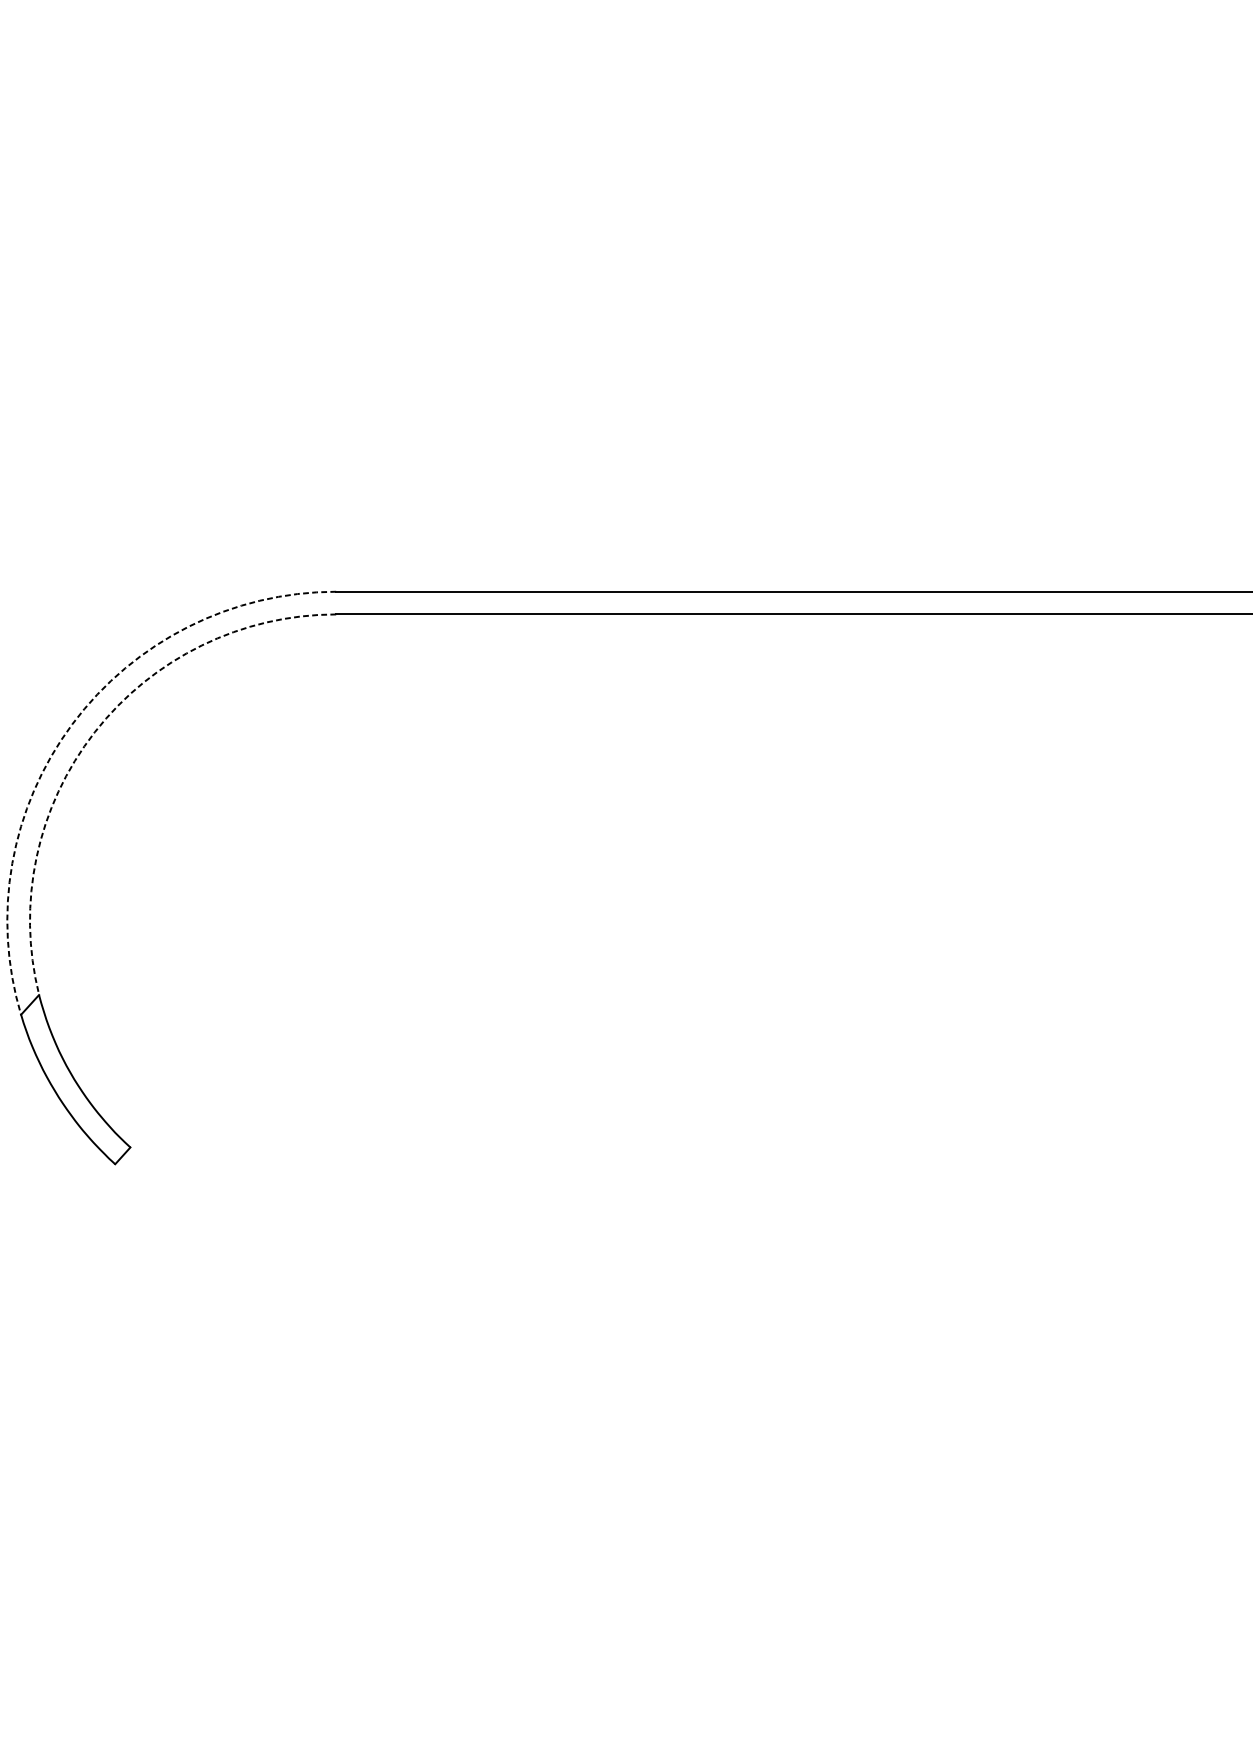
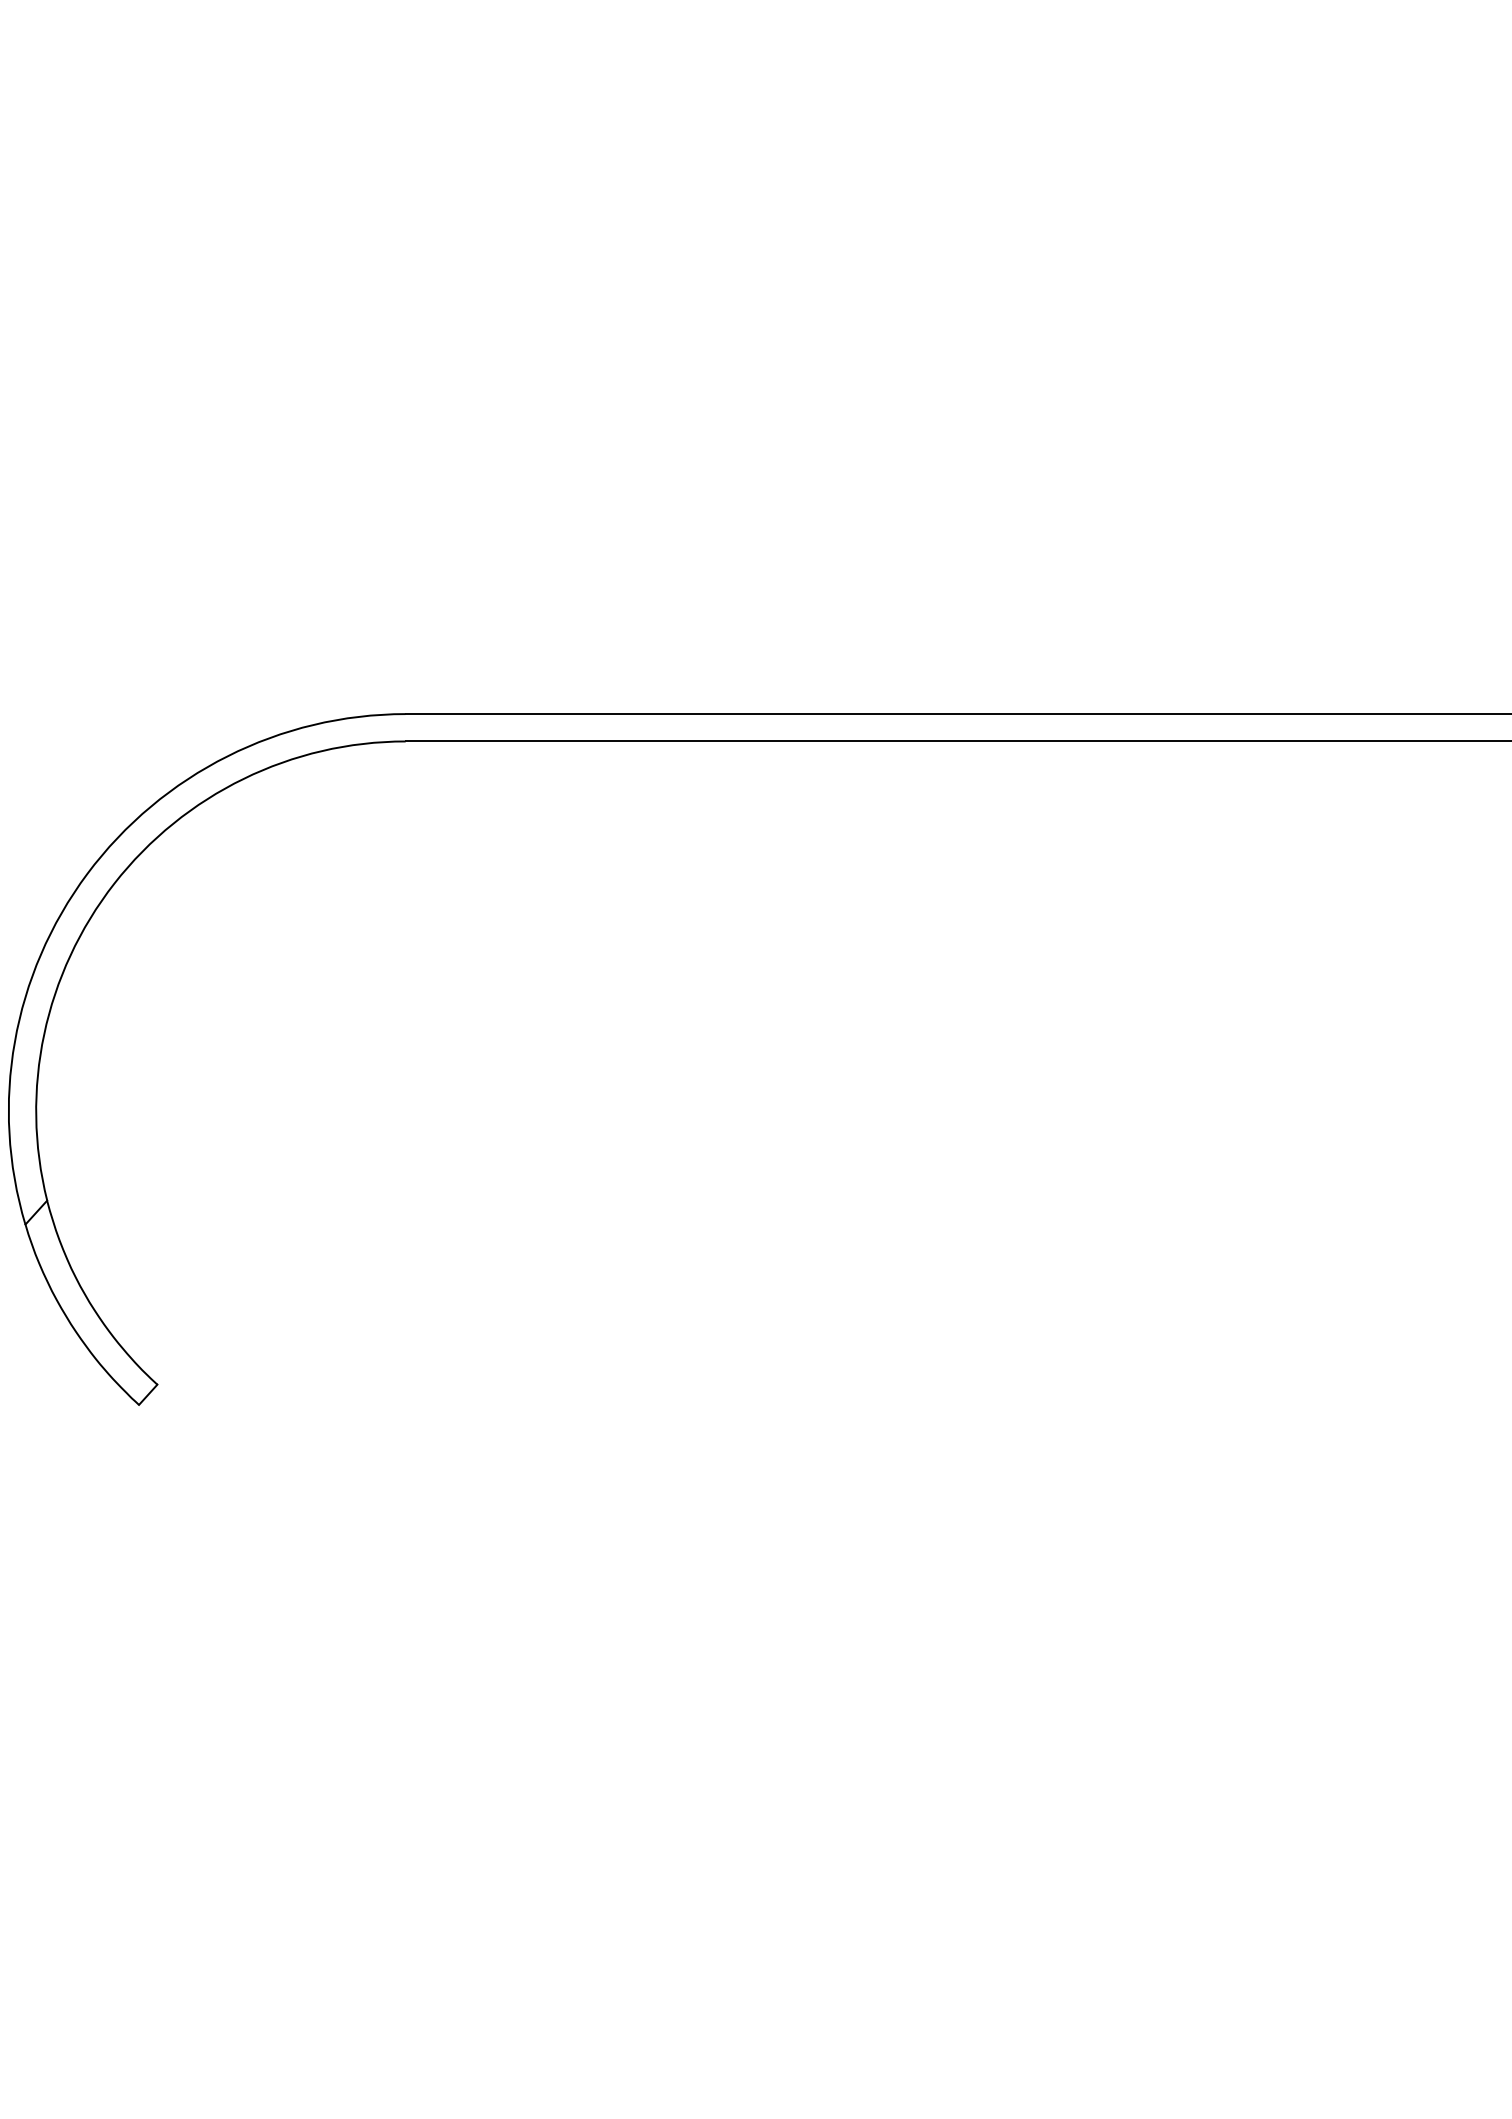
arc: (72, 723) -> (87, 873), dashed -> solid
arc: (94, 732) -> (114, 883), dashed -> solid

